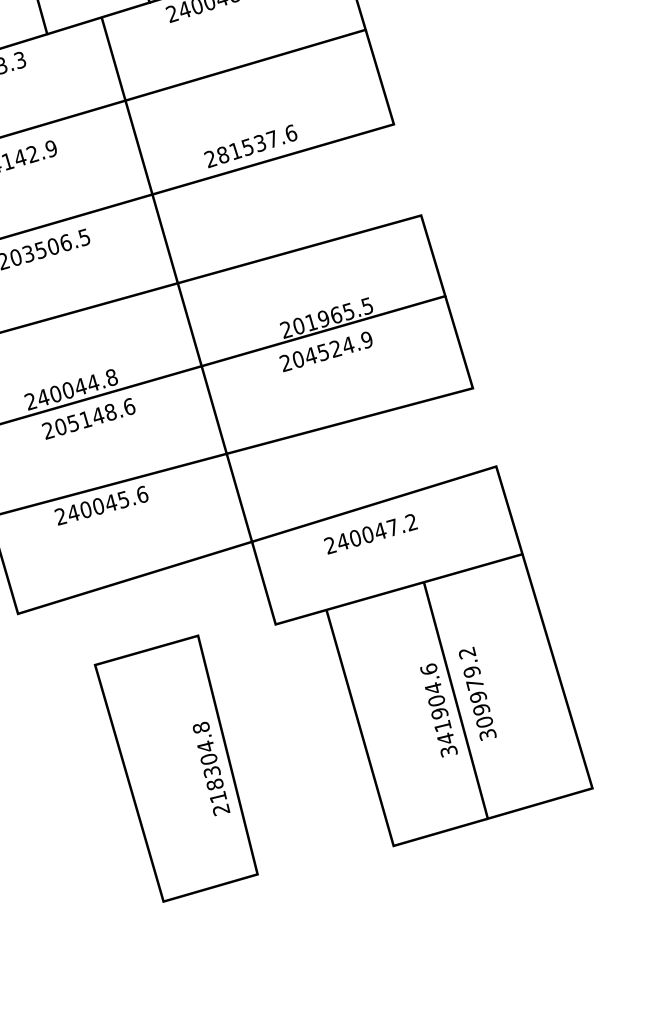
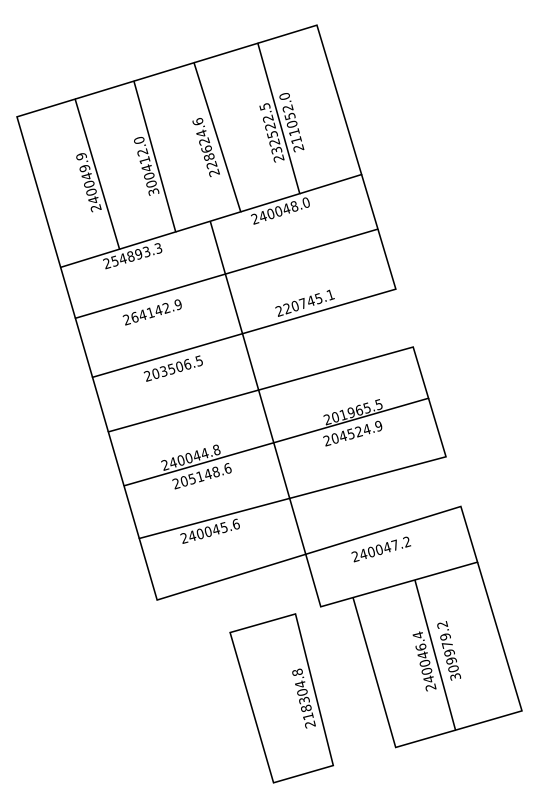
text: (256, 143) -> (308, 301), 281537.6 -> 220745.1
text: (439, 710) -> (424, 661), 341904.6 -> 240046.4
text: (176, 768) -> (281, 698), moved

